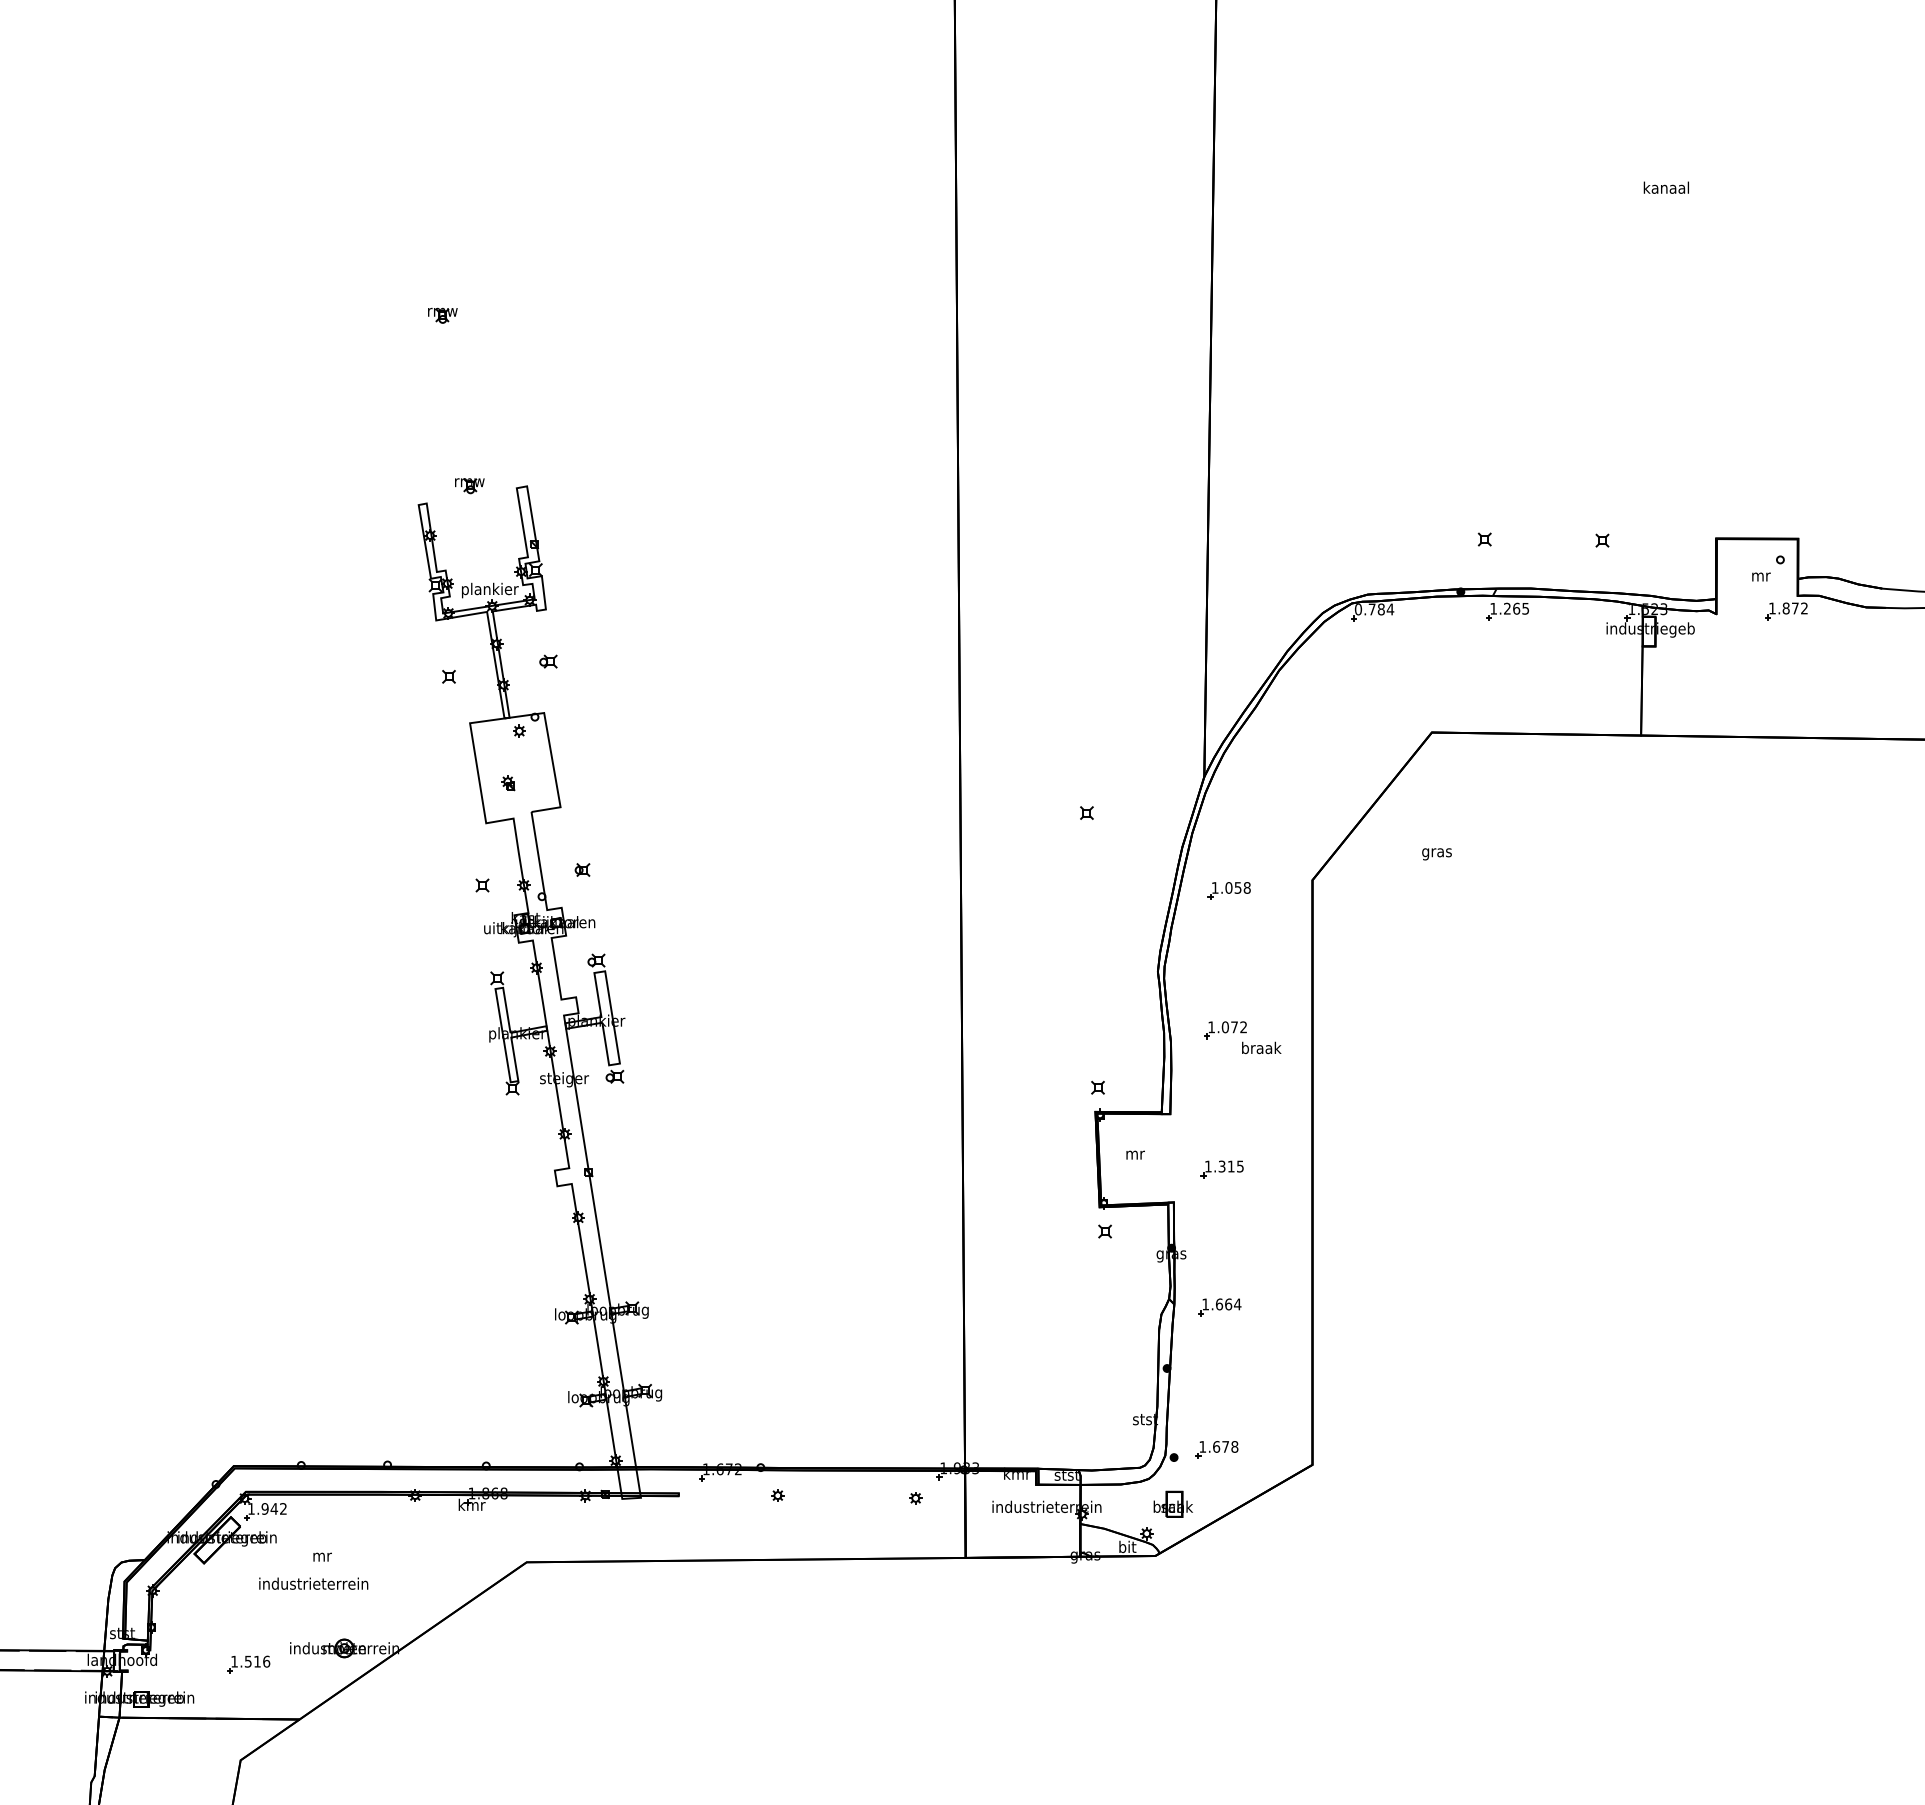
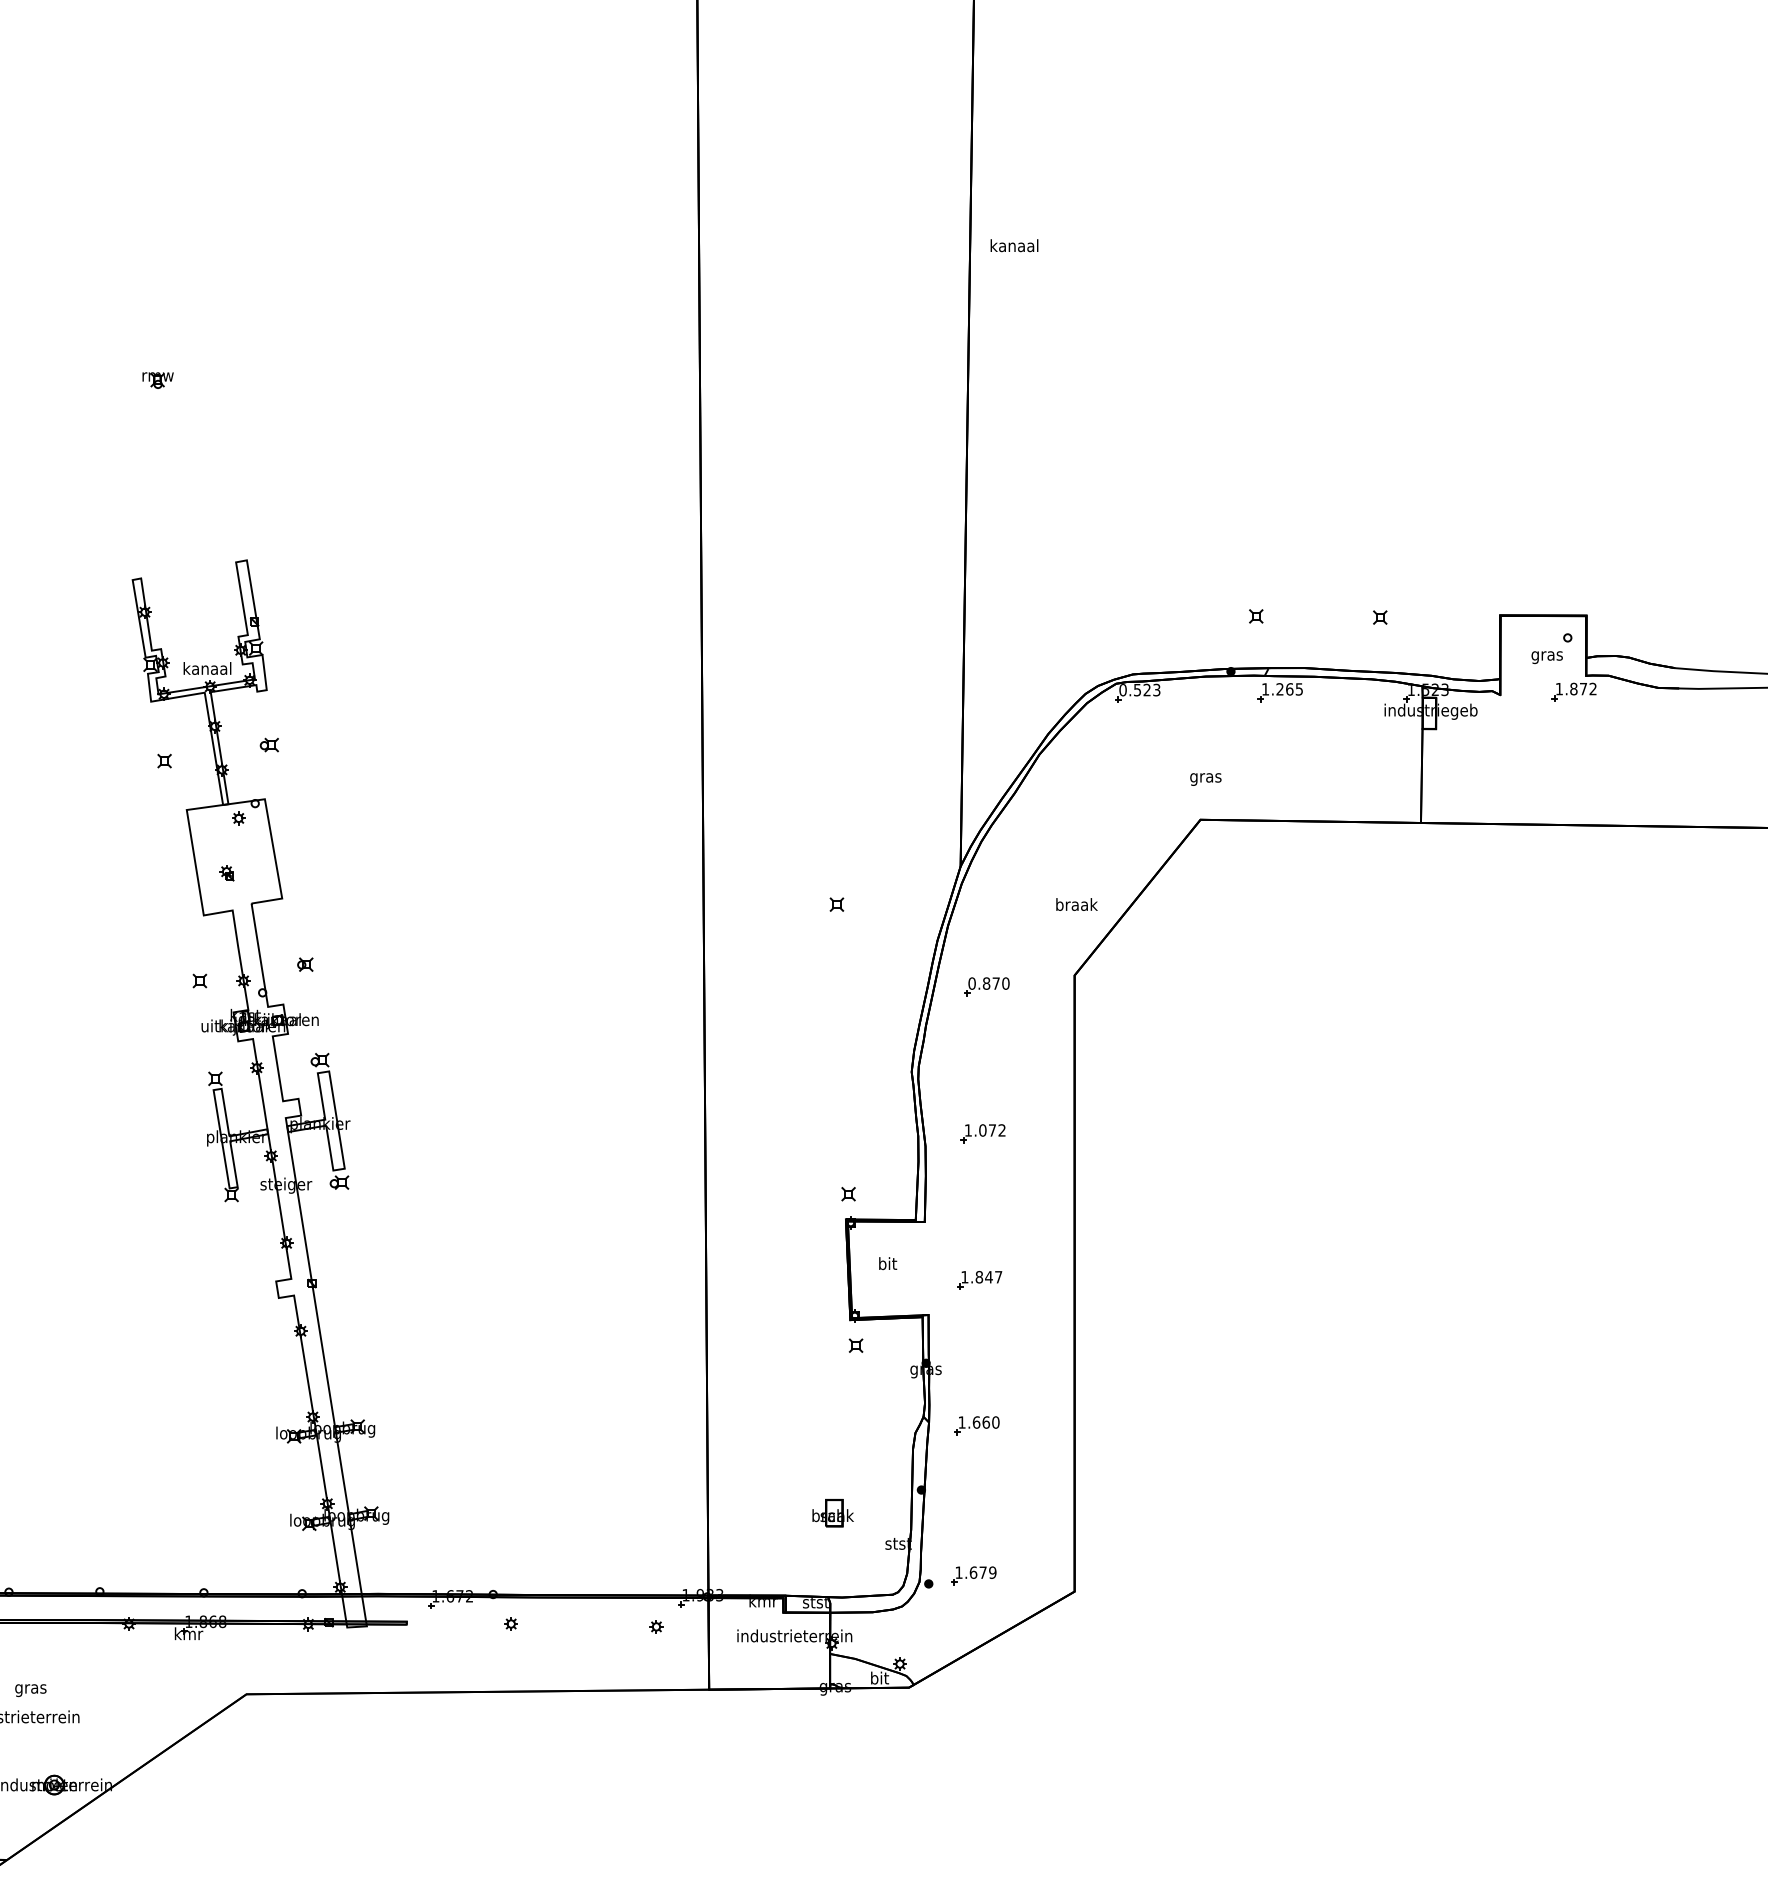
text: (1665, 187) -> (1013, 245), moved
part: (469, 486) -> (186, 560), removed
text: (1760, 578) -> (1546, 657), mr -> gras
text: (490, 590) -> (208, 670), plankier -> kanaal
text: (1381, 609) -> (1147, 690), 0.784 -> 0.523
text: (1436, 854) -> (1205, 779), moved
text: (1230, 887) -> (988, 983), 1.058 -> 0.870
text: (1261, 1047) -> (1076, 904), moved
text: (1135, 1153) -> (888, 1263), mr -> bit
text: (1230, 1166) -> (988, 1277), 1.315 -> 1.847
text: (1237, 1304) -> (995, 1422), 1.664 -> 1.660
text: (1234, 1446) -> (992, 1572), 1.678 -> 1.679
part: (1172, 1503) -> (832, 1512), moved
text: (321, 1558) -> (30, 1690), mr -> gras

